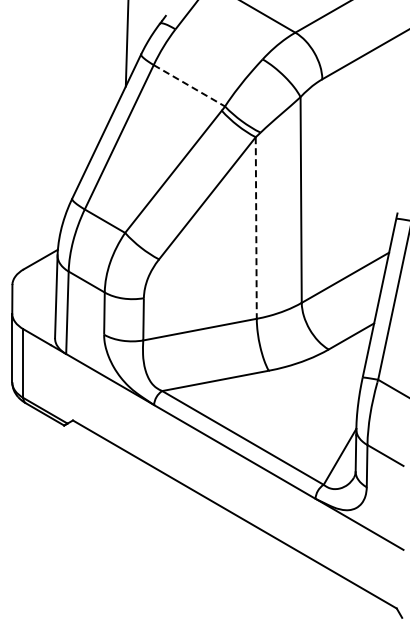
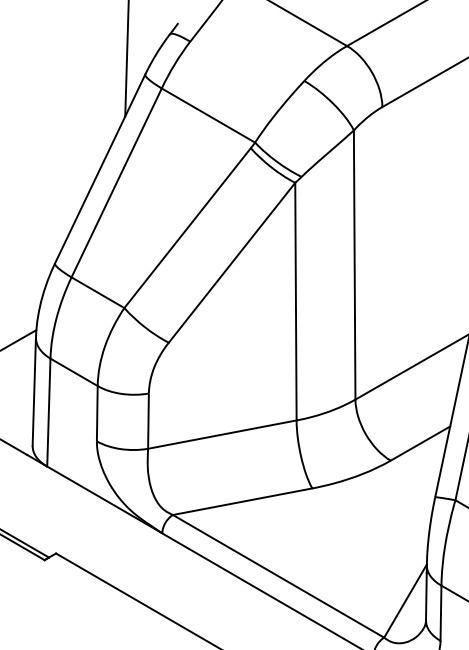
line: (189, 86) -> (208, 116), dashed -> solid
line: (256, 228) -> (296, 302), dashed -> solid

